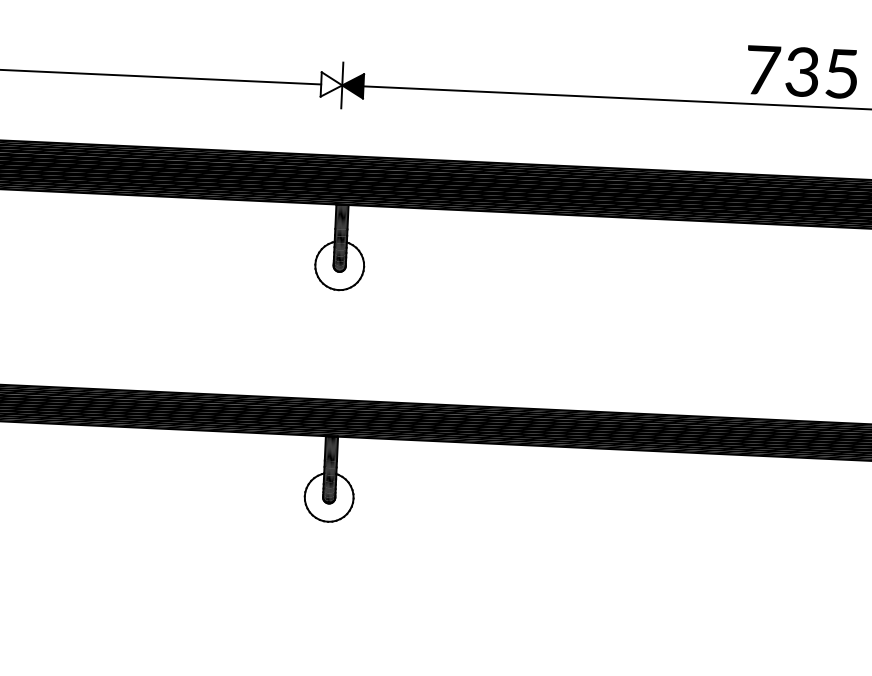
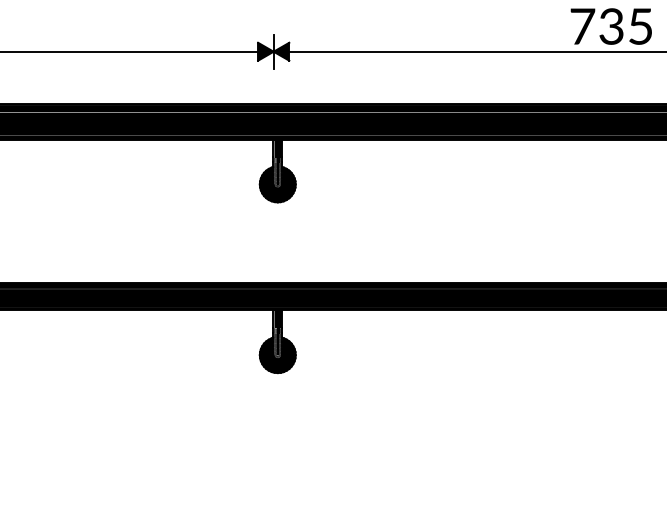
fill: (331, 84) -> (265, 51), added
fill: (339, 265) -> (277, 184), added
fill: (328, 497) -> (277, 355), added

